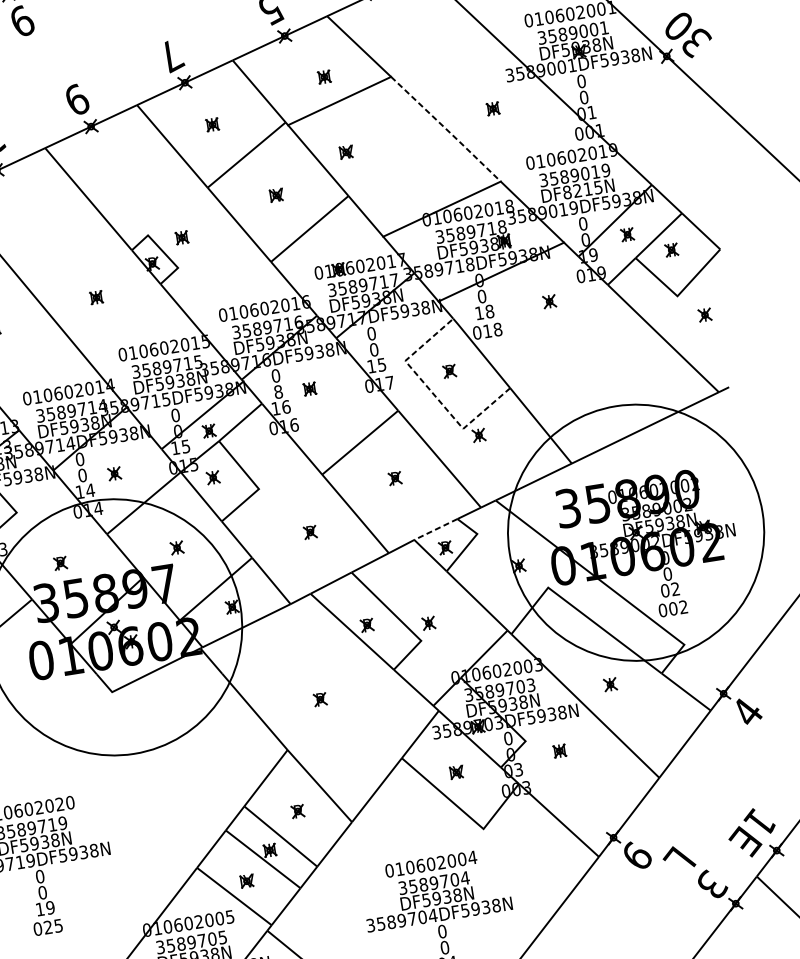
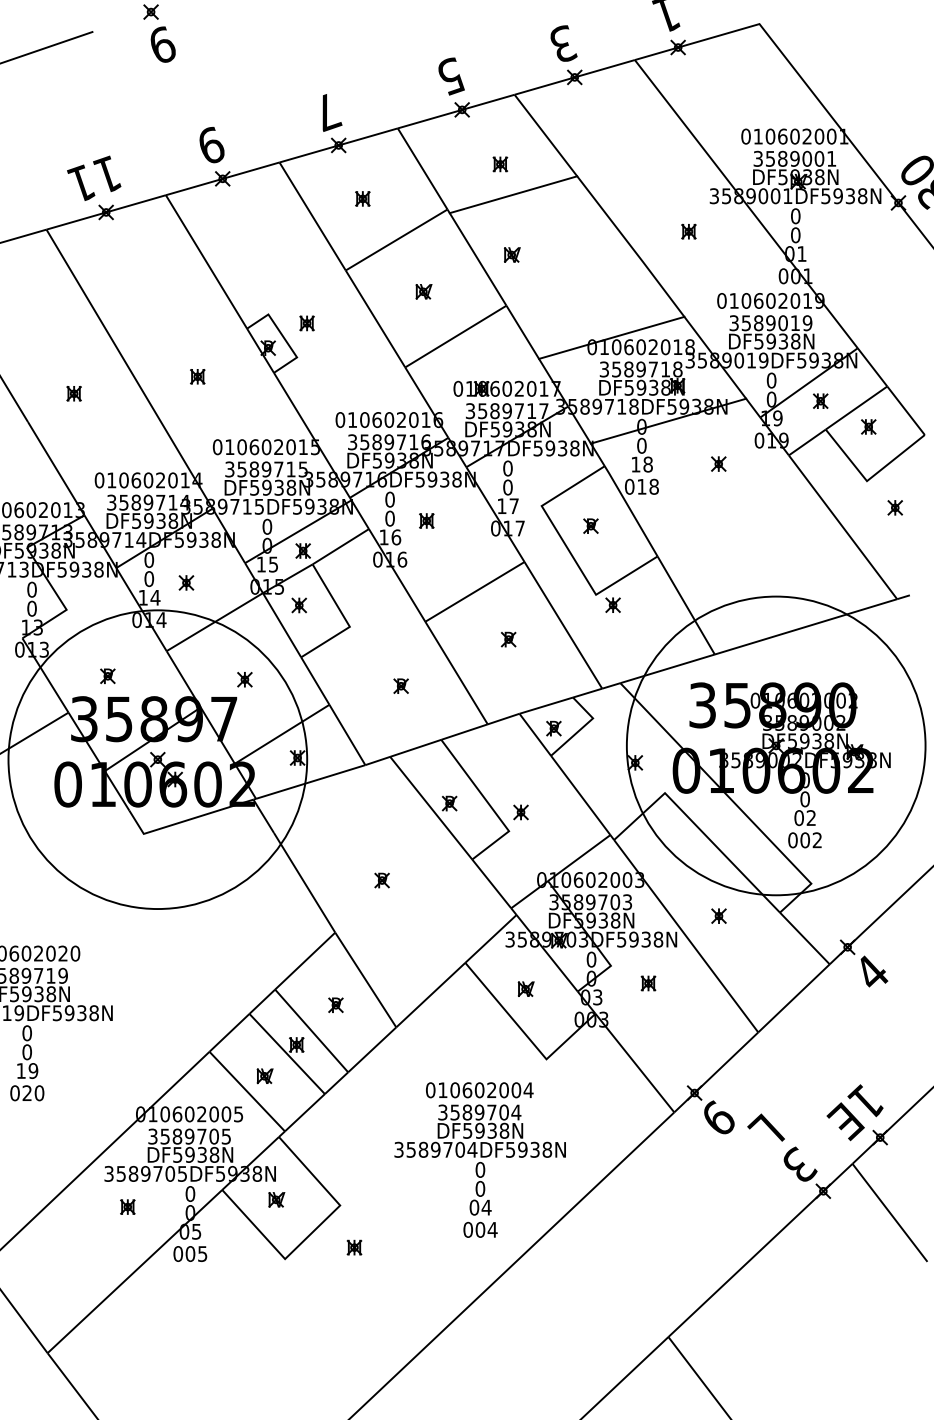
line: (445, 129) -> (630, 246), dashed -> solid
text: (582, 189) -> (777, 341), DF8215N -> DF5938N
text: (381, 365) -> (513, 506), 15 -> 17
text: (278, 391) -> (389, 518), 8 -> 0
line: (433, 394) -> (568, 549), dashed -> solid
line: (436, 529) -> (546, 705), dashed -> solid
text: (58, 926) -> (39, 1093), 025 -> 020

